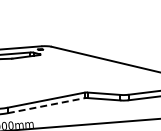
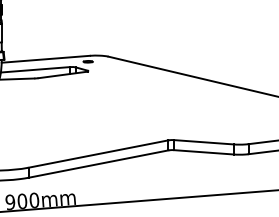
line: (46, 105) -> (99, 163), dashed -> solid

